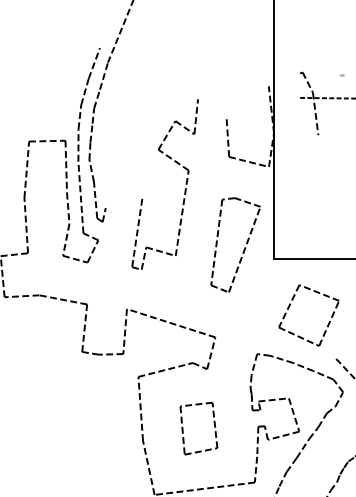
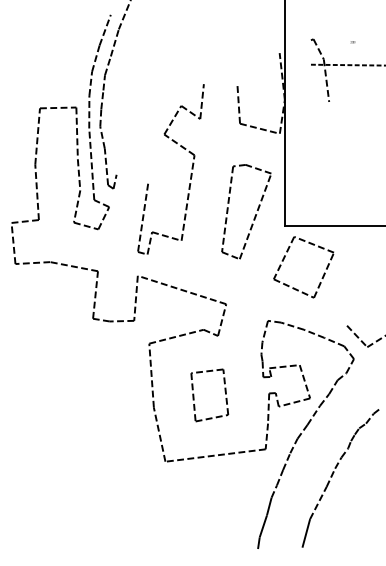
part: (184, 188) -> (190, 173), moved
part: (290, 305) -> (285, 257), moved

